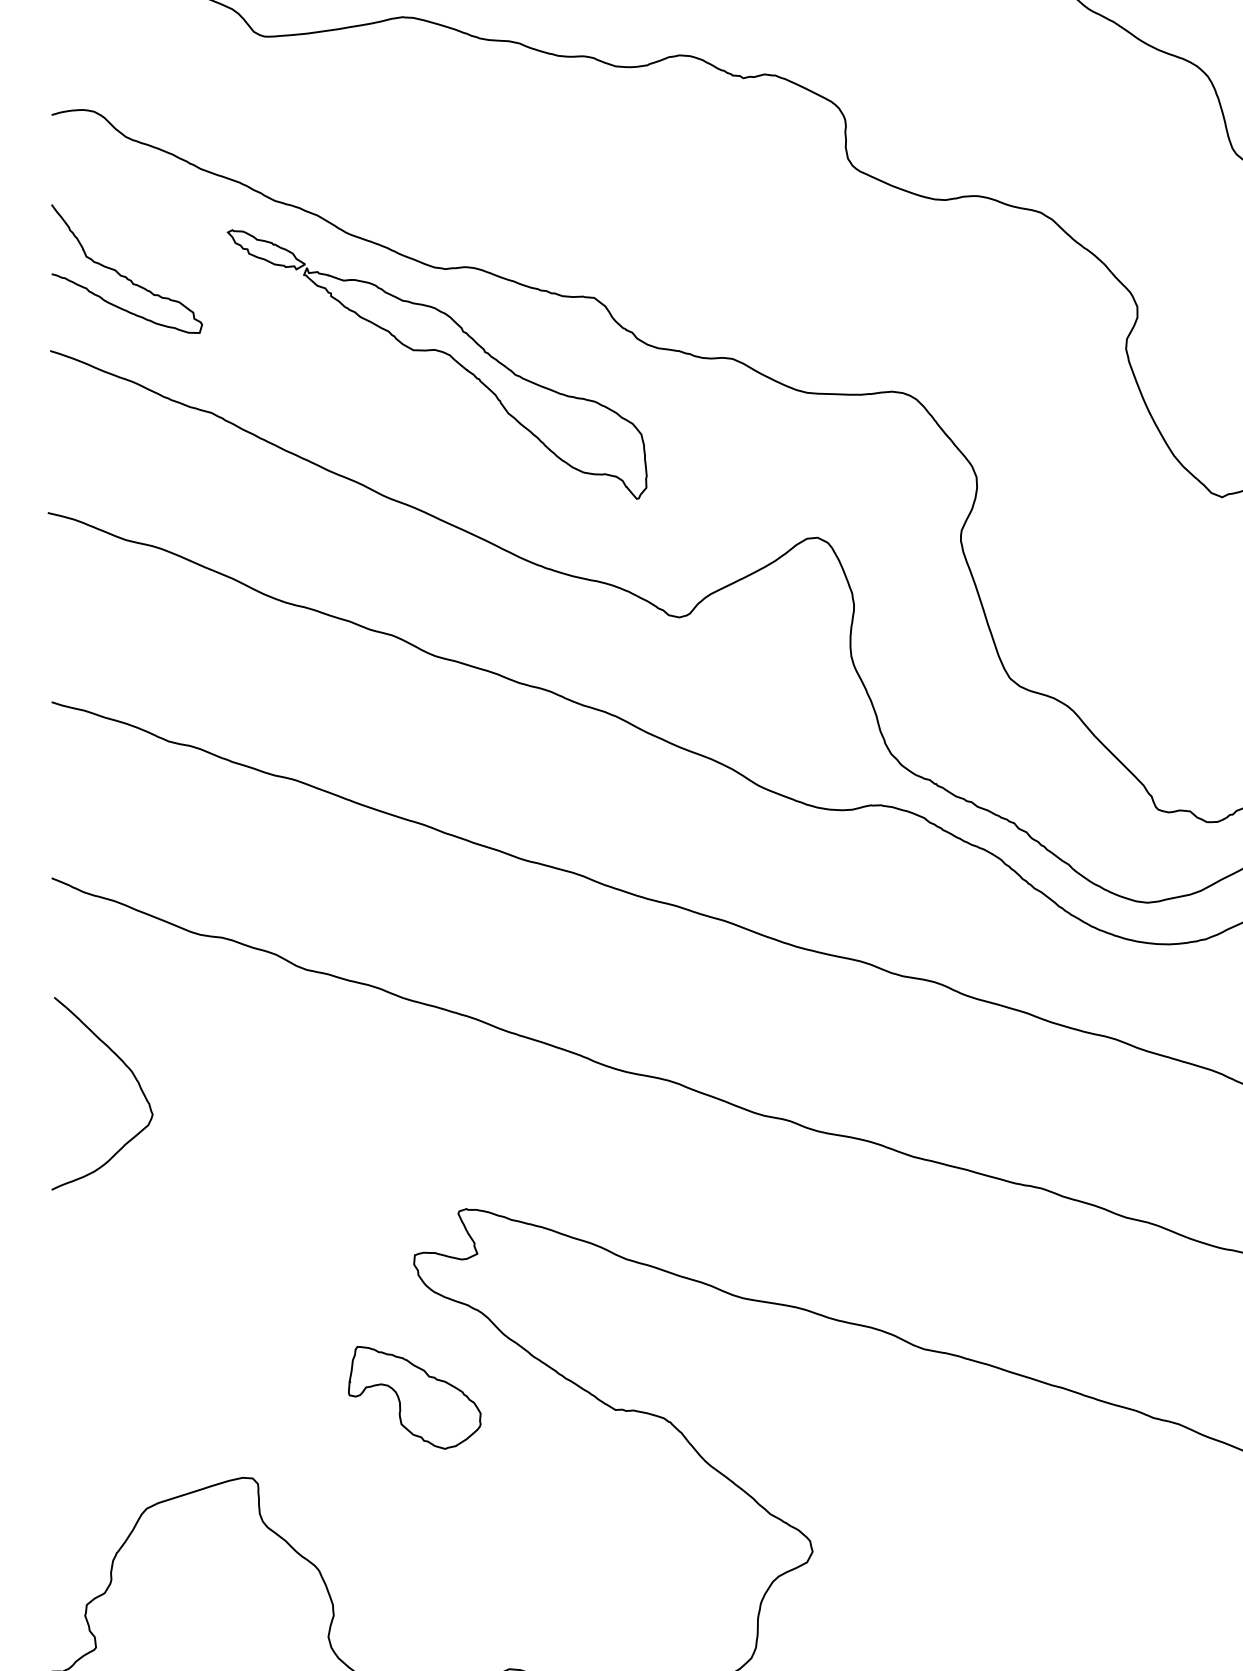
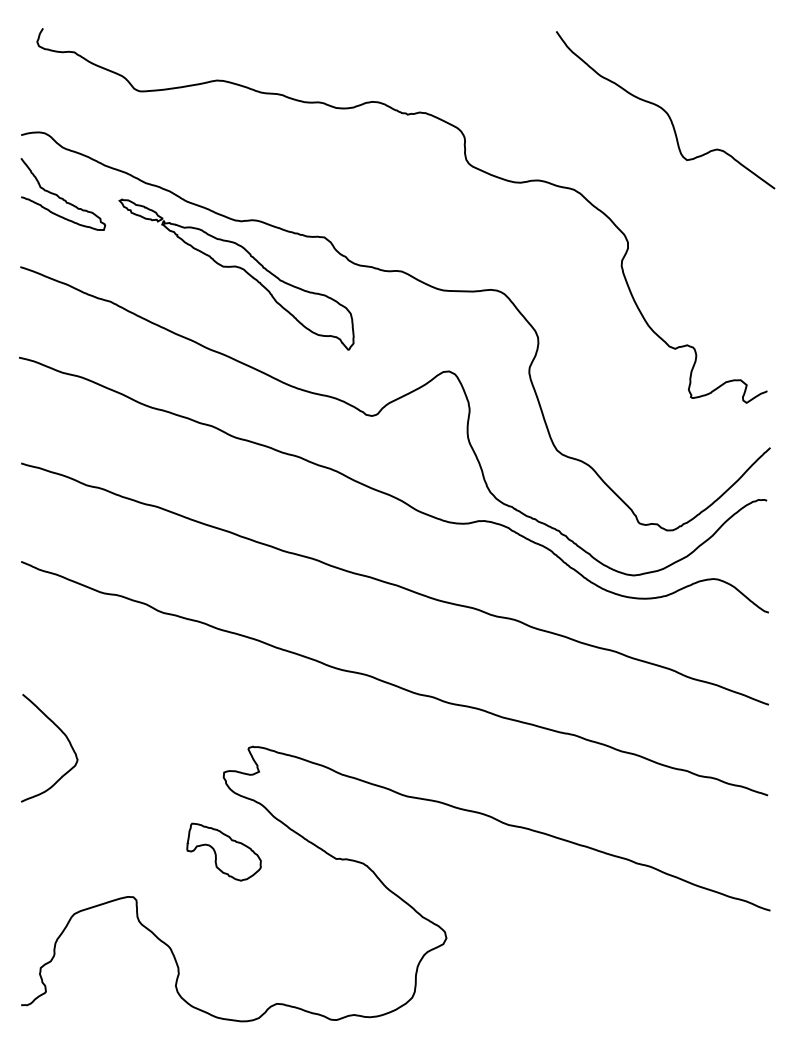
curve: (125, 274) -> (62, 197), moved
curve: (131, 1074) -> (65, 737), moved

